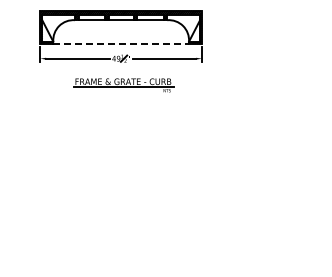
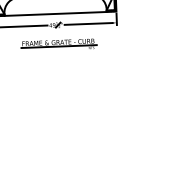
line: (121, 43) -> (55, 13), dashed -> solid

